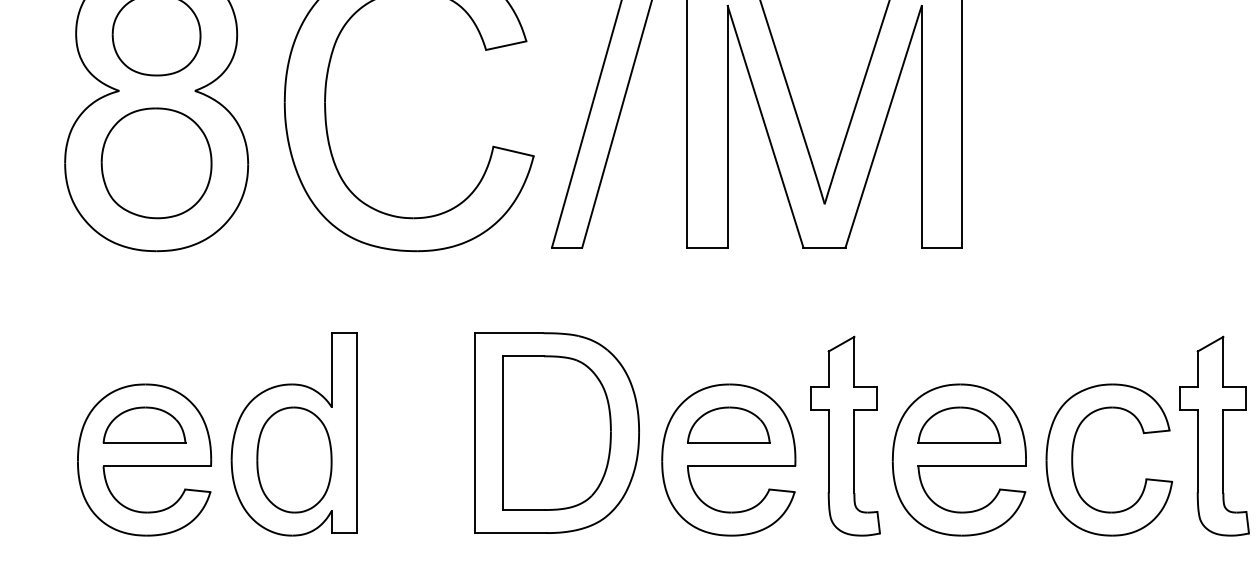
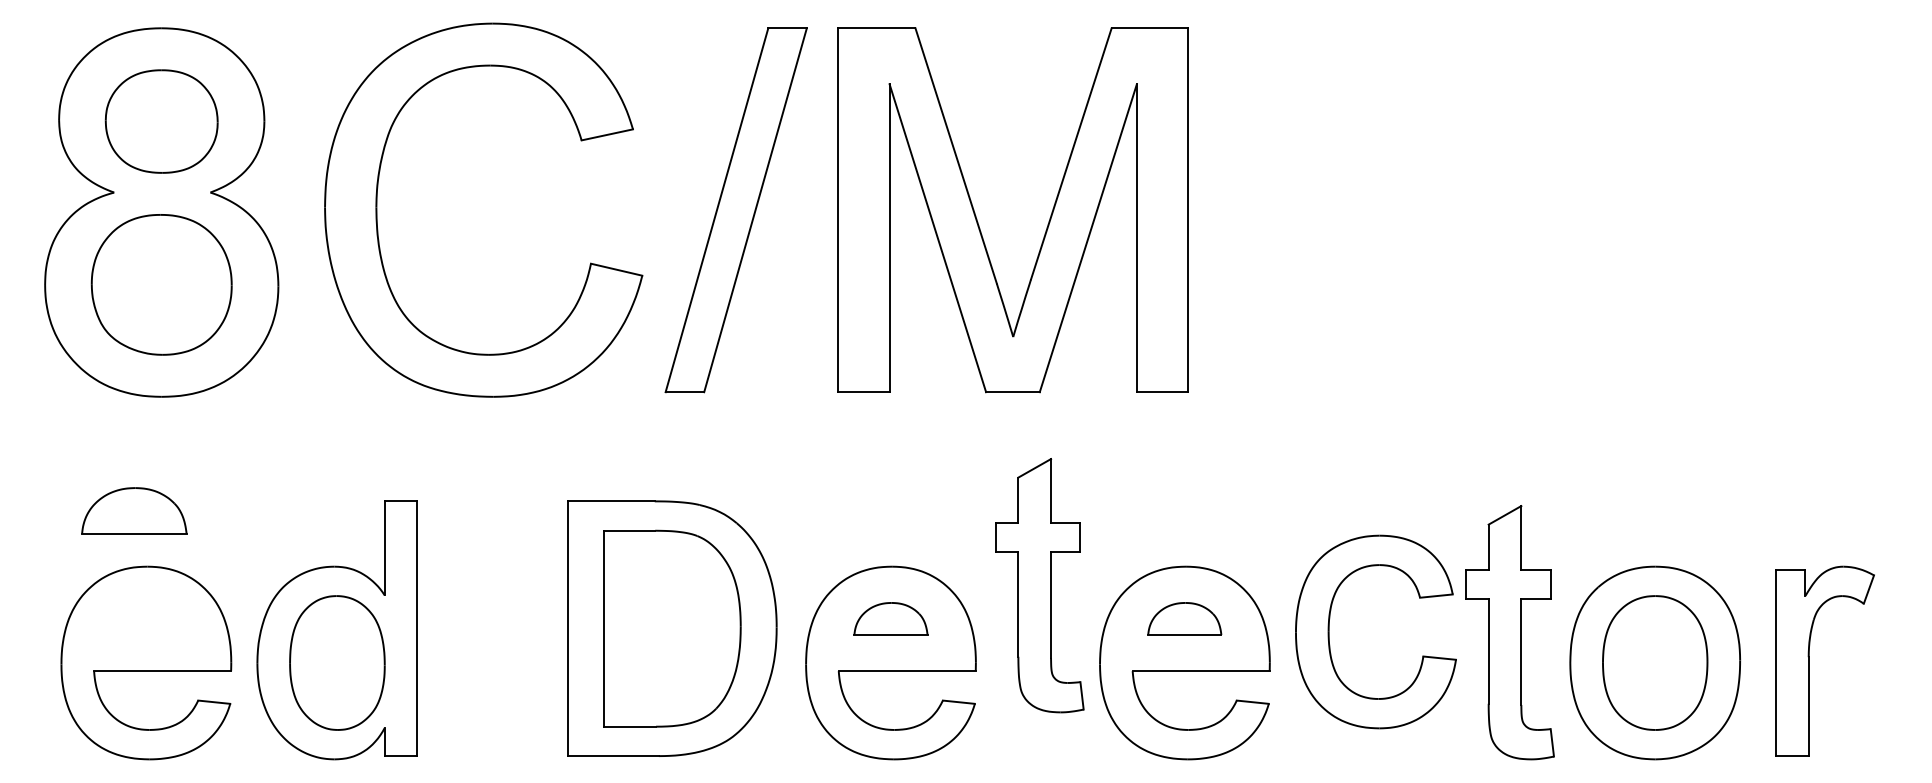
part: (144, 425) -> (134, 510), moved
part: (728, 425) -> (890, 618), size x0.7
part: (959, 425) -> (1184, 618), size x0.7
part: (845, 436) -> (1039, 585), moved
part: (1072, 459) -> (1329, 631), moved

